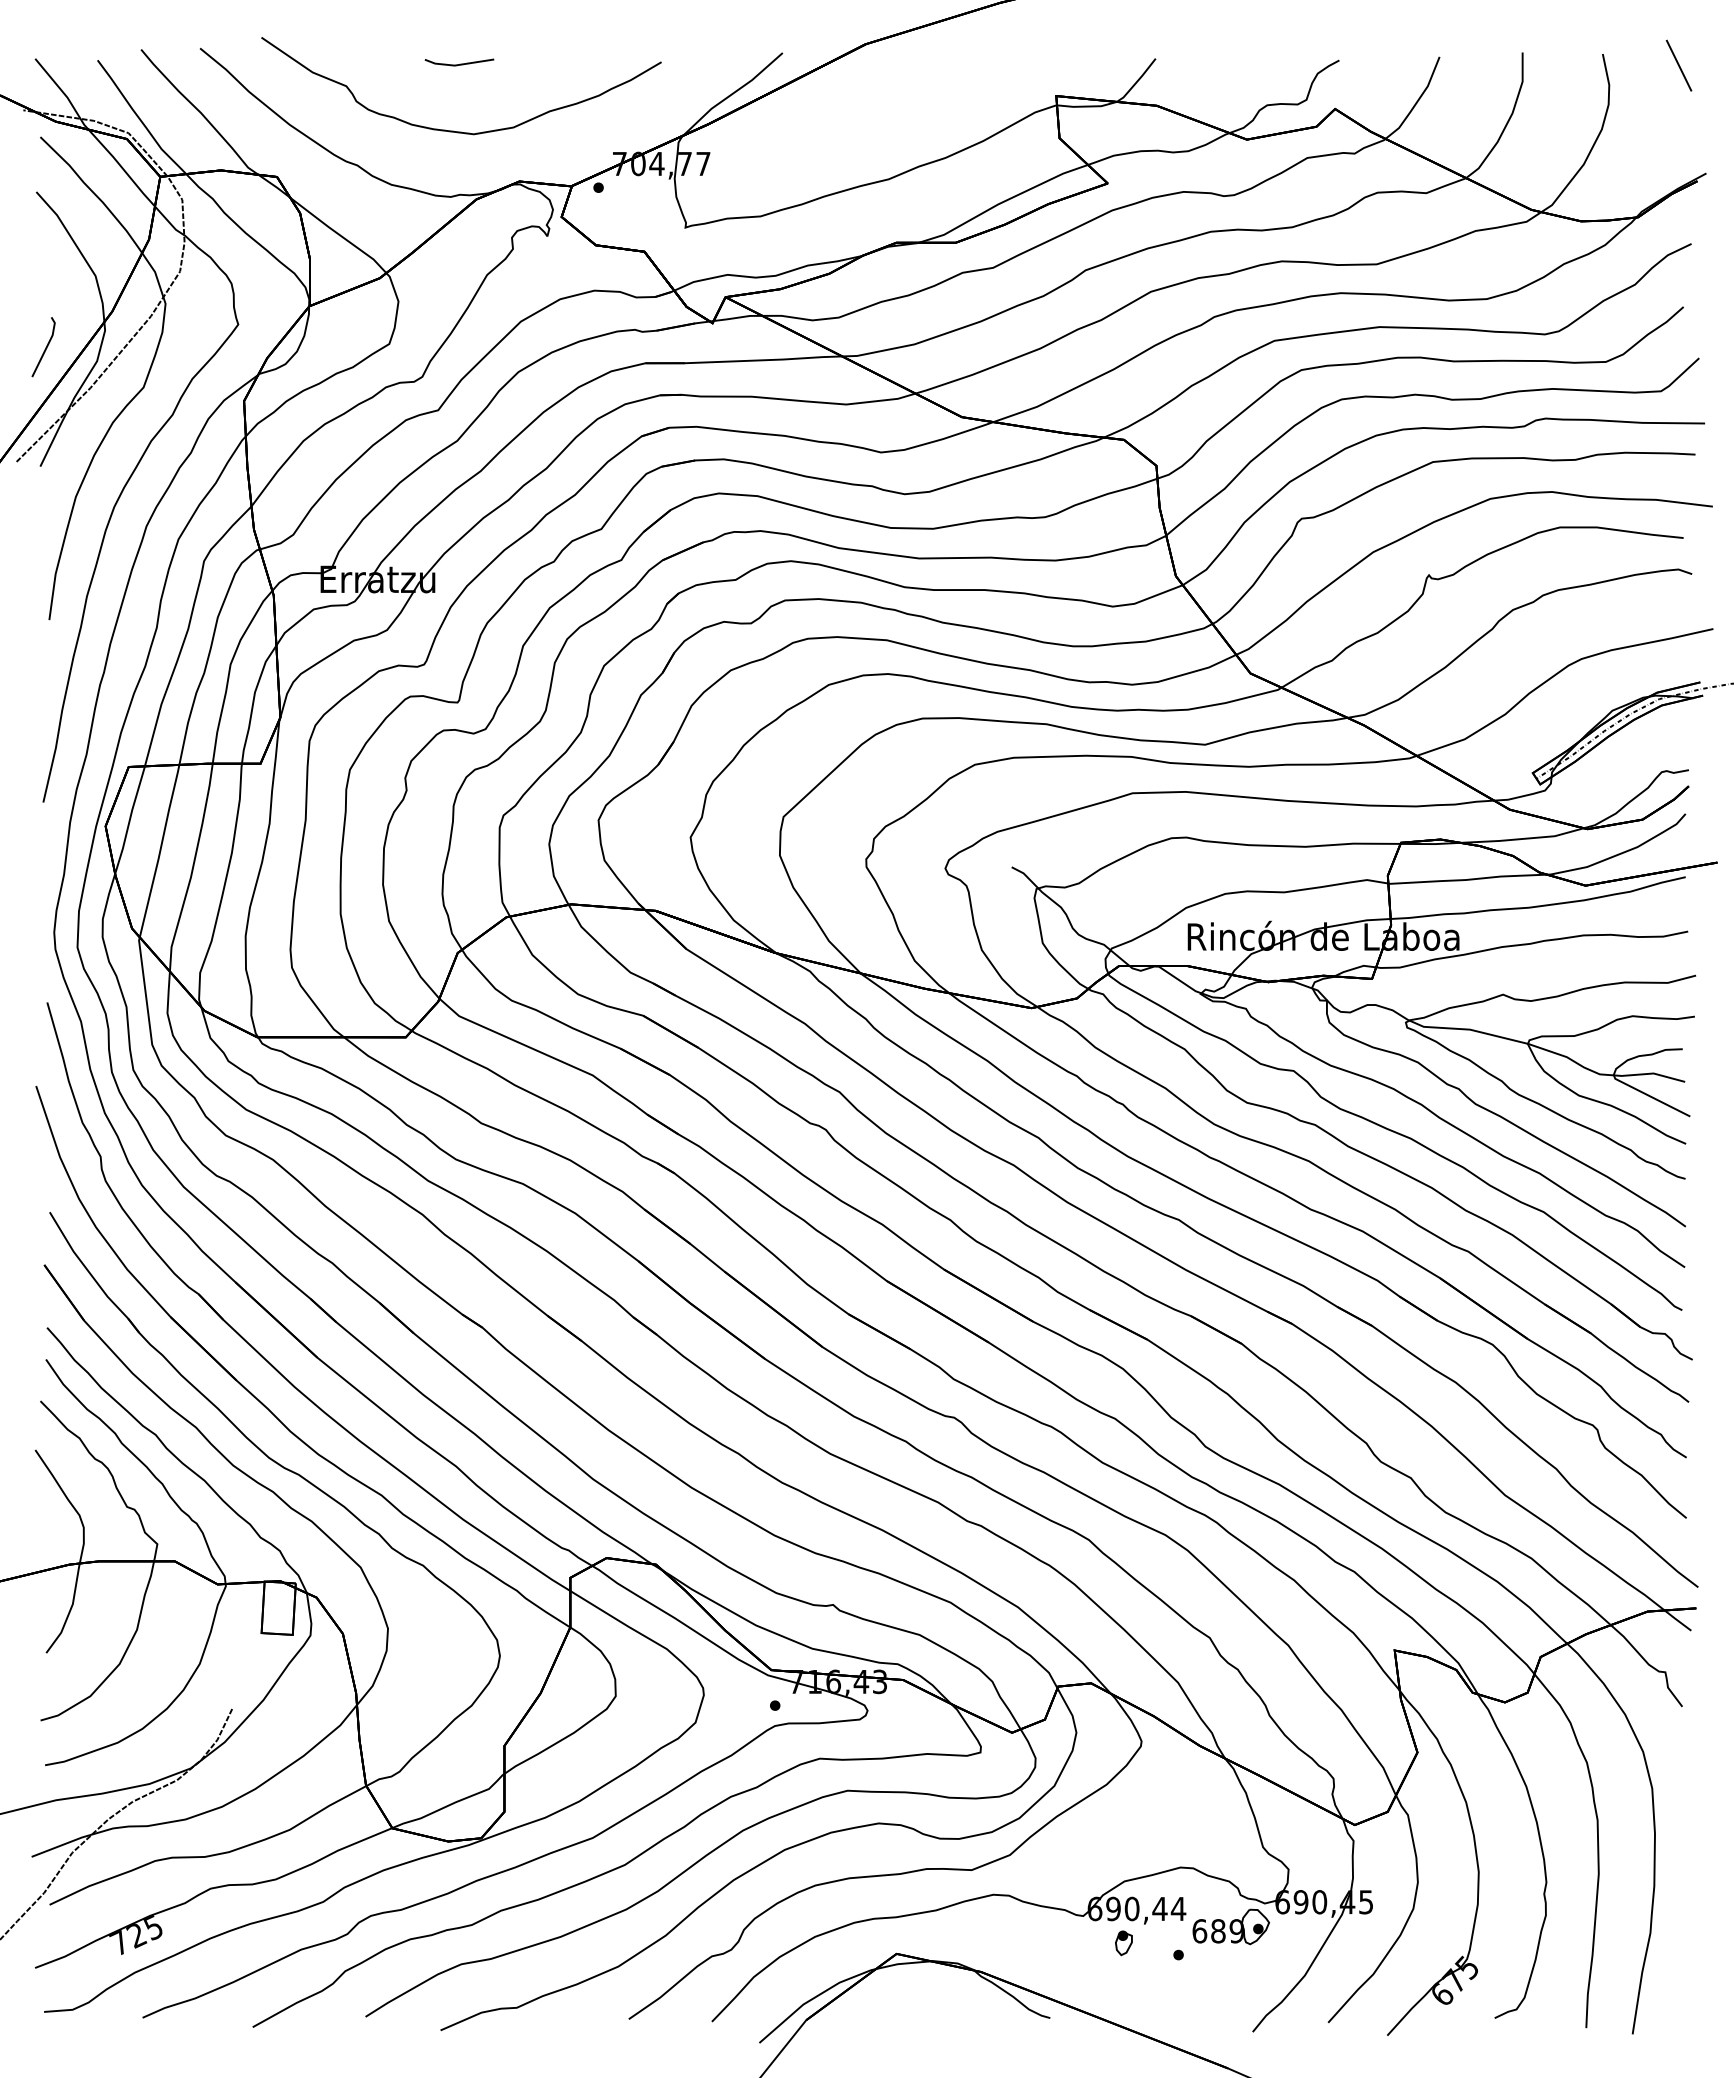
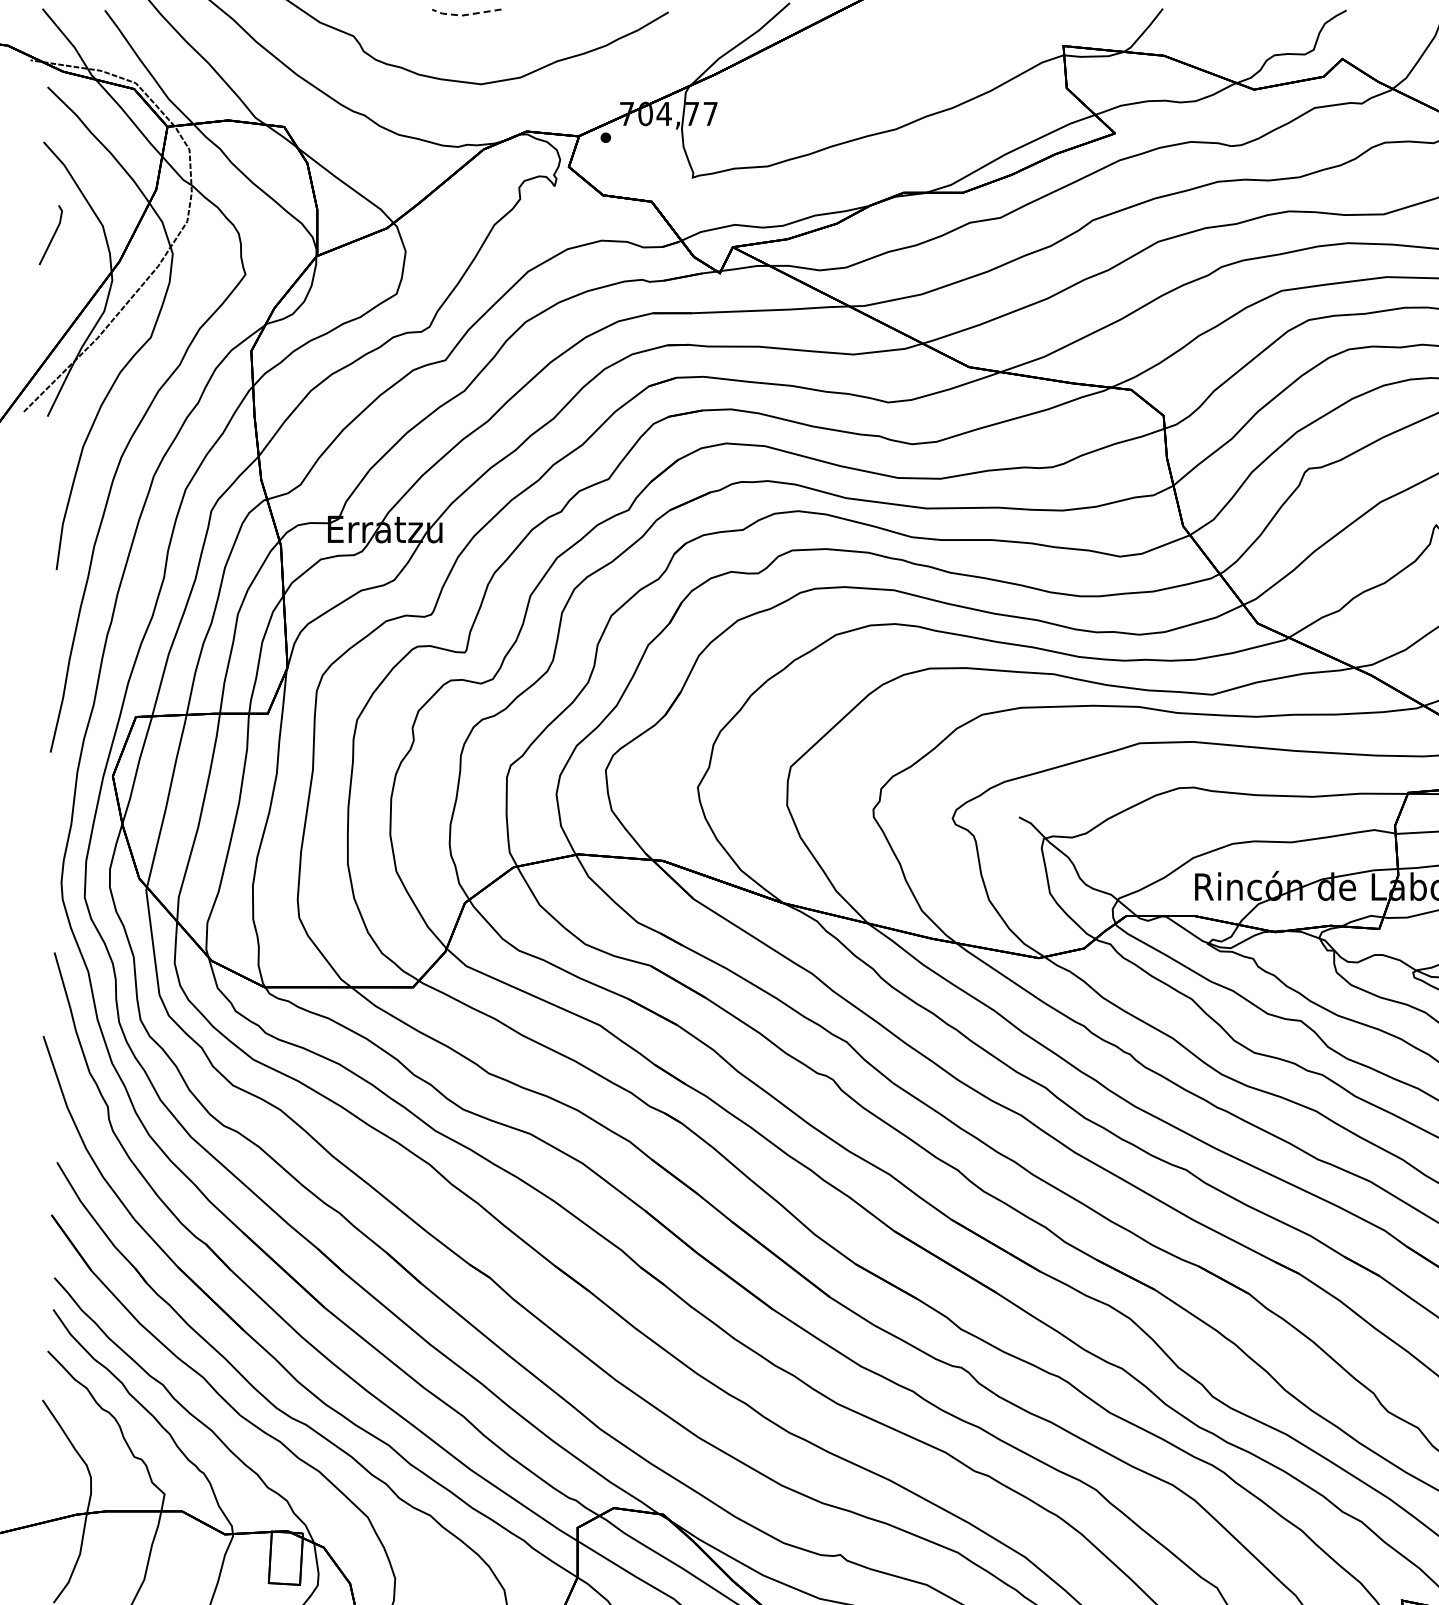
line: (457, 65) -> (464, 15), solid -> dashed
line: (45, 347) -> (52, 235), moved

